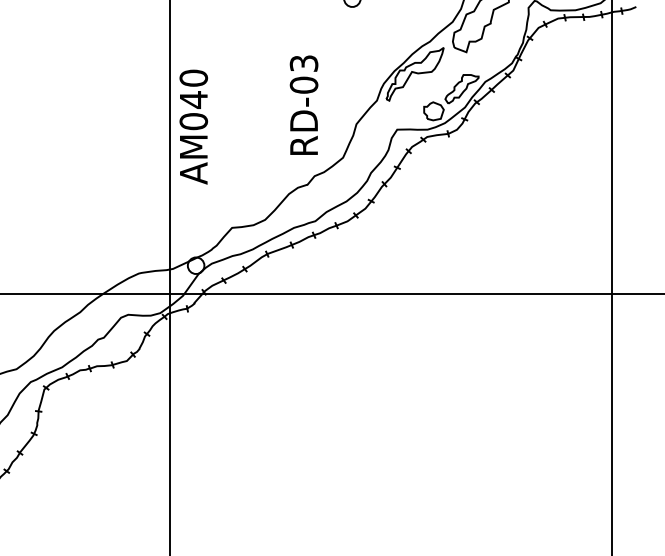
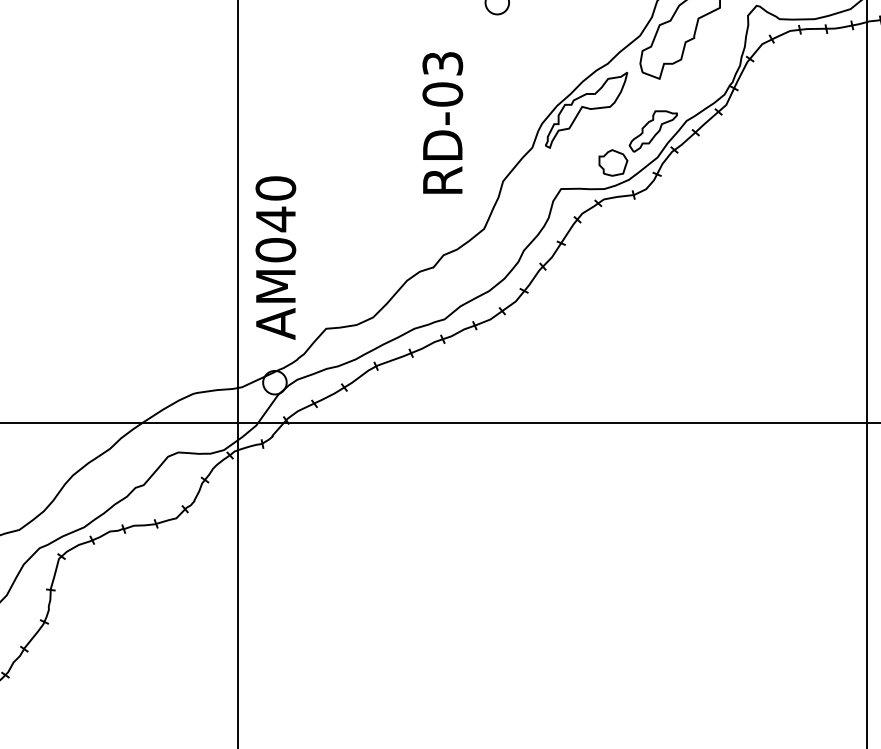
text: (303, 104) -> (441, 121), moved
text: (193, 126) -> (275, 257), moved

